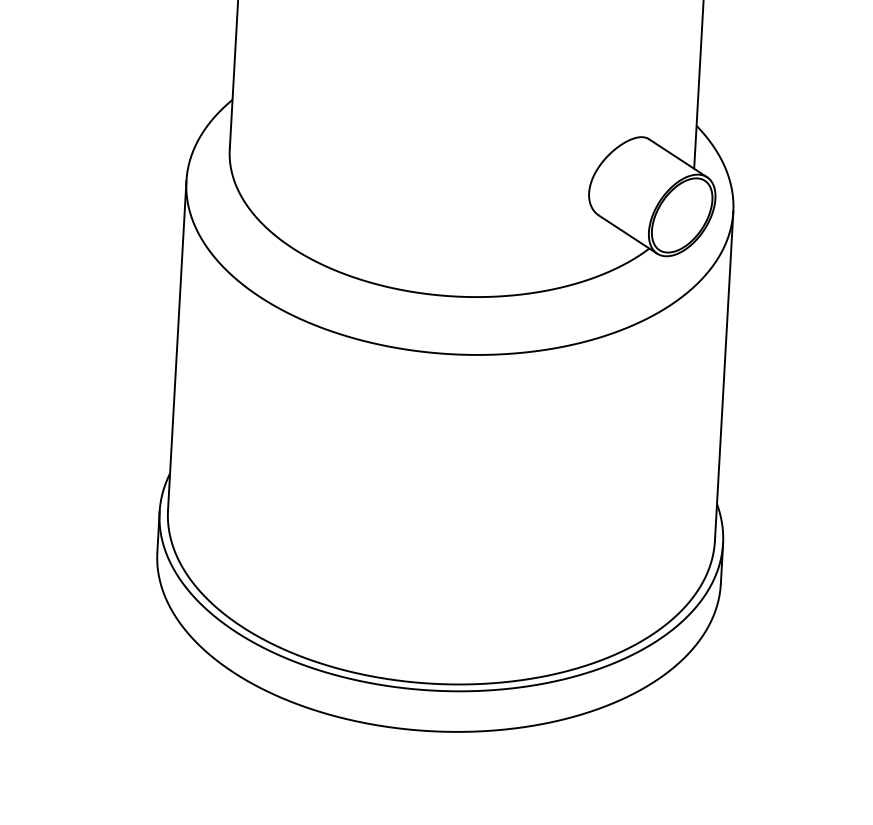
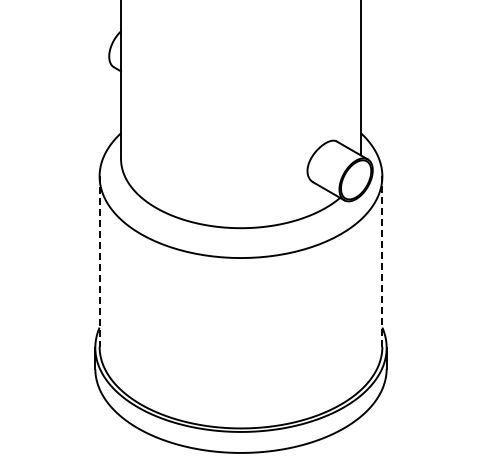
line: (176, 347) -> (99, 262), solid -> dashed
line: (724, 376) -> (382, 261), solid -> dashed

